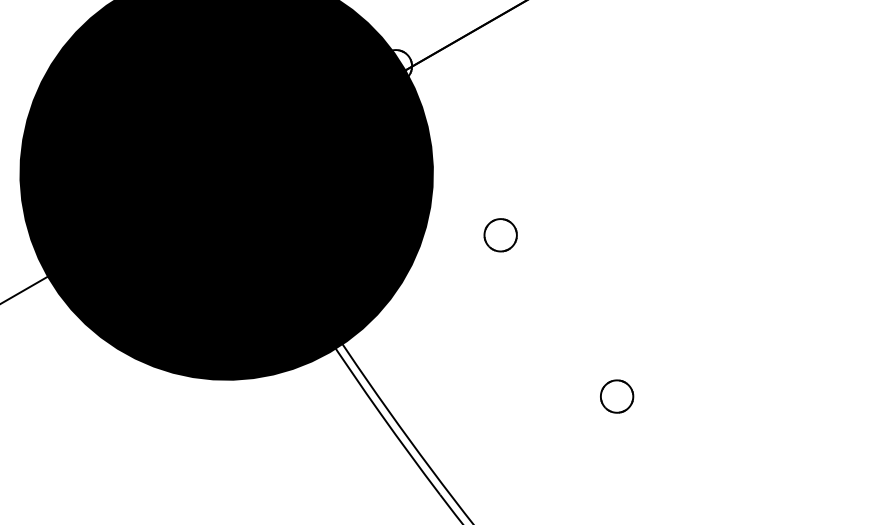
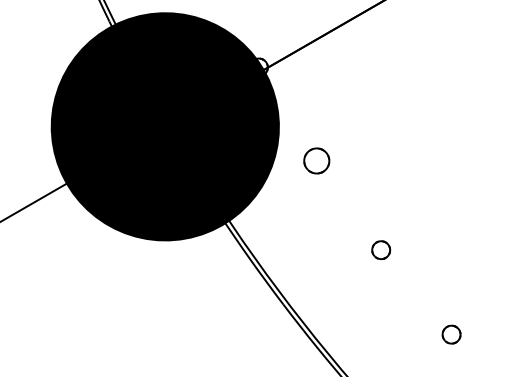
part: (500, 234) -> (316, 160), size x1.4

